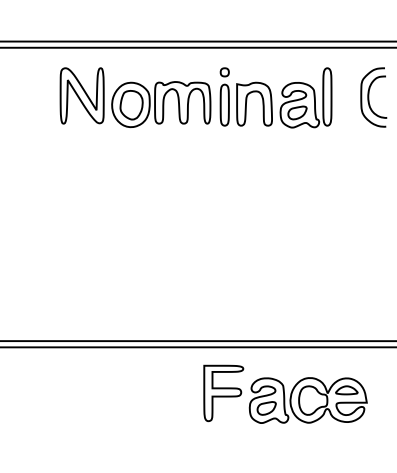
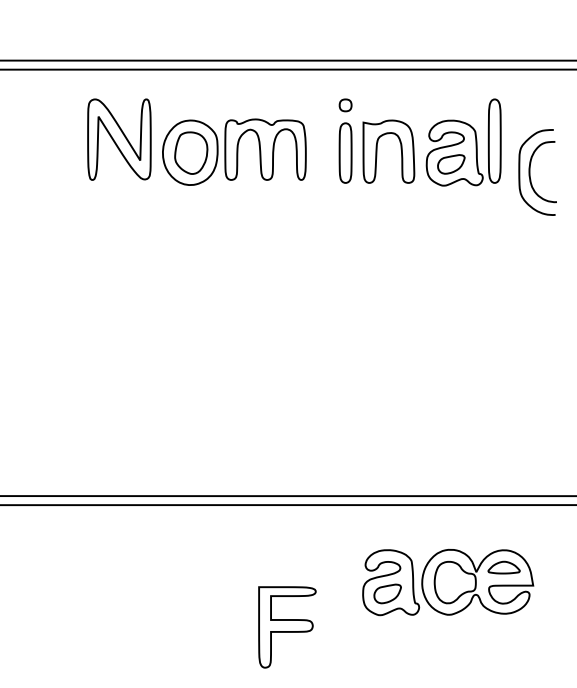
part: (275, 97) -> (419, 141), moved
part: (373, 97) -> (537, 172), moved
part: (223, 393) -> (287, 627), moved

